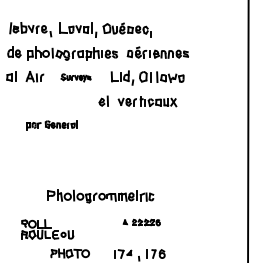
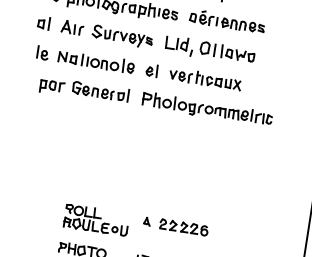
part: (75, 77) -> (121, 36), size x1.67
part: (49, 100) -> (85, 59), added
part: (52, 125) -> (84, 90), size x1.43
part: (100, 196) -> (207, 109), moved
part: (141, 222) -> (175, 226), size x1.43
part: (47, 229) -> (96, 220), moved

